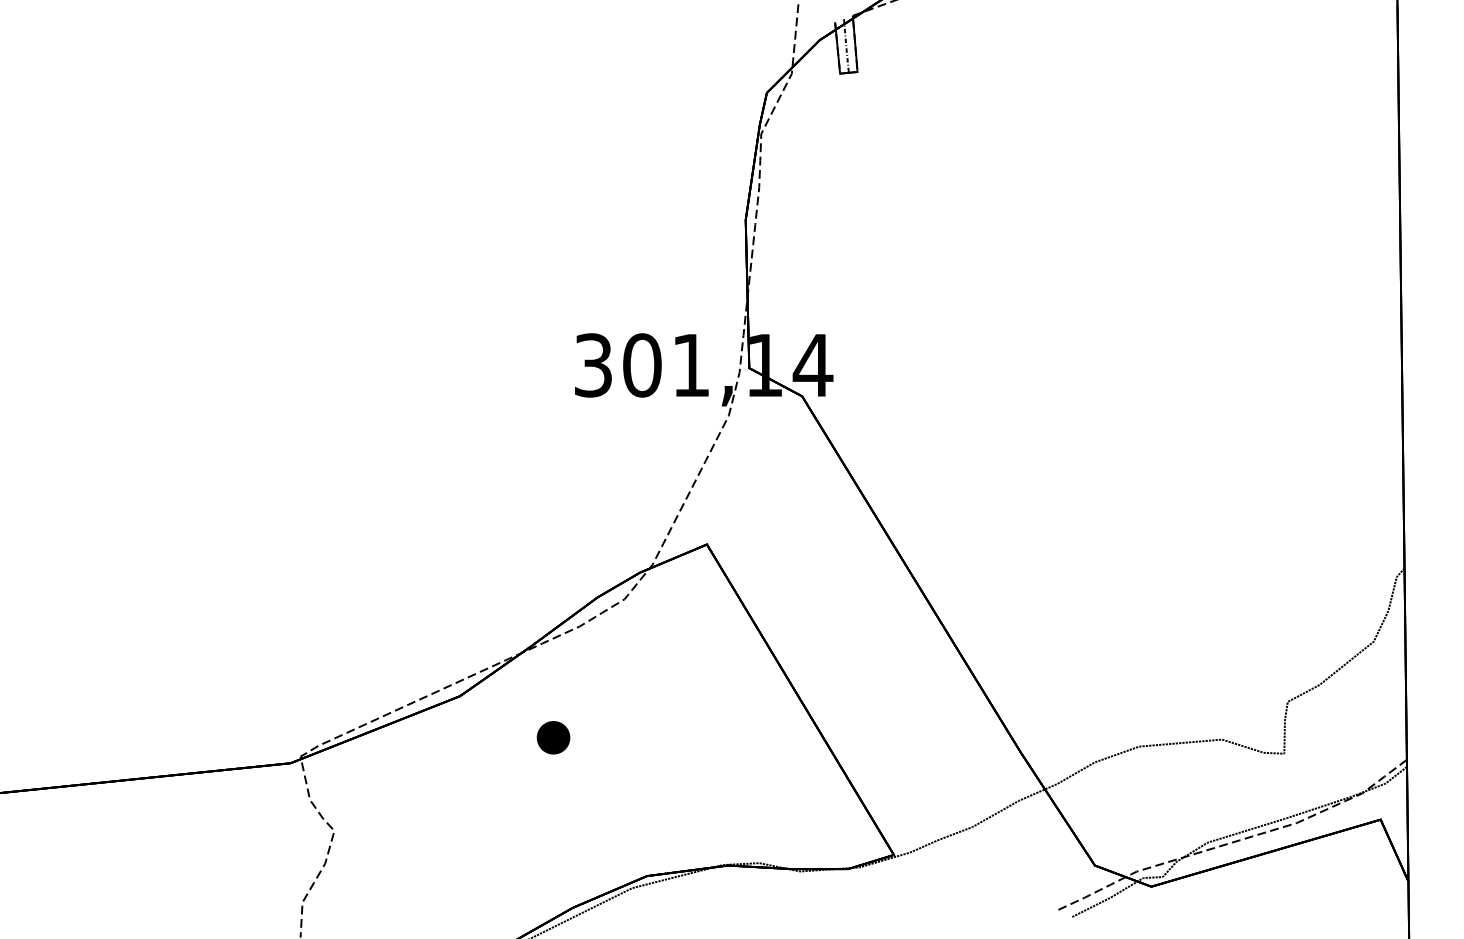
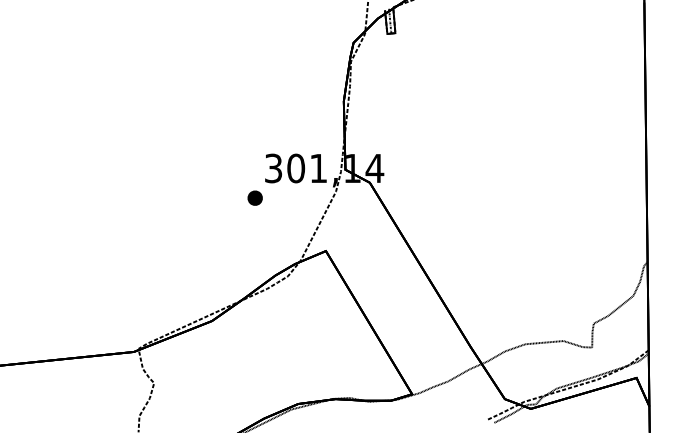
part: (552, 736) -> (254, 197), moved

